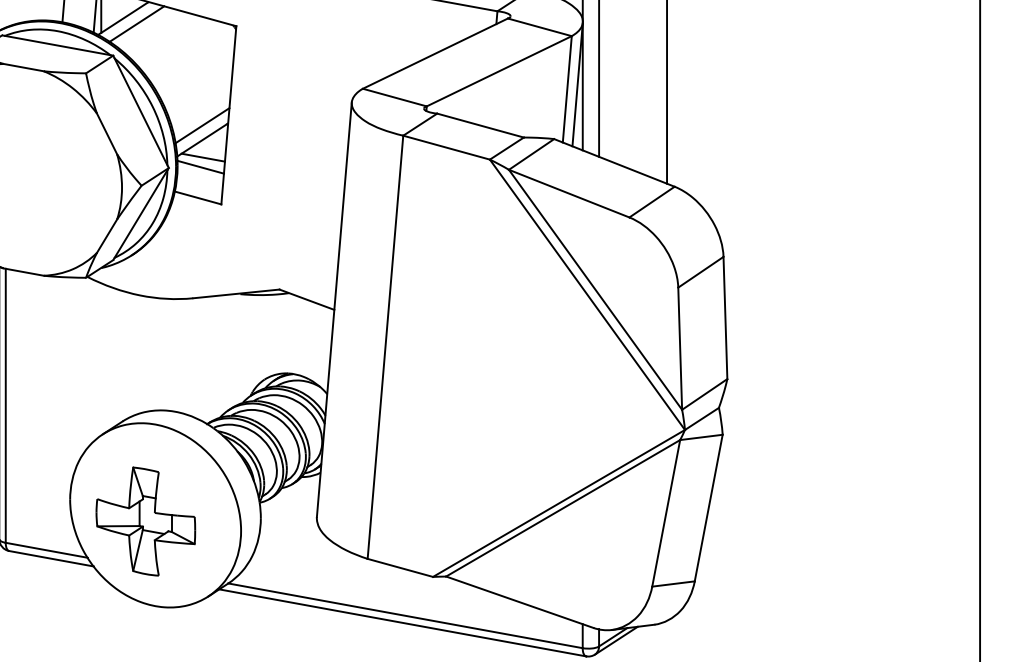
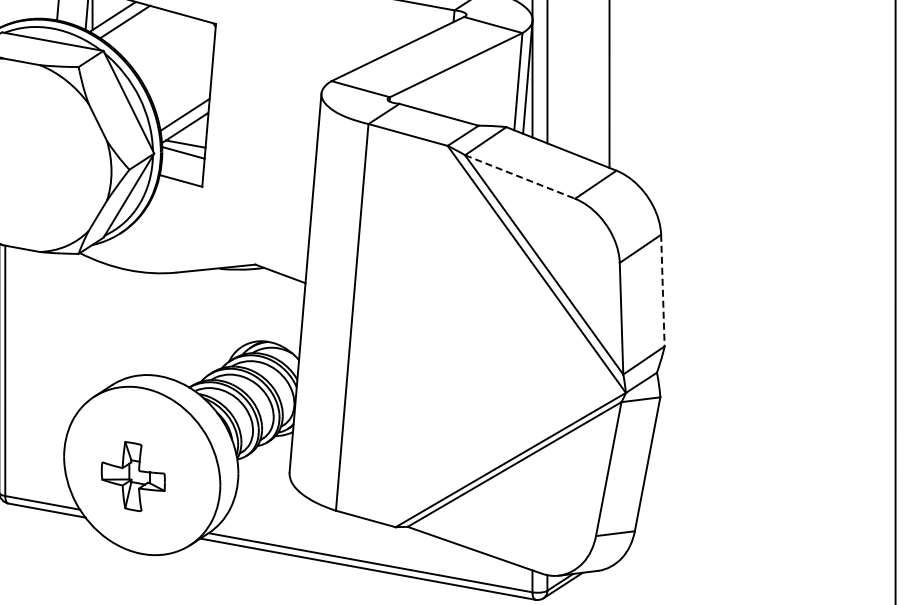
line: (569, 194) -> (520, 177), solid -> dashed
line: (725, 317) -> (662, 290), solid -> dashed
part: (146, 521) -> (133, 476), size x0.7

